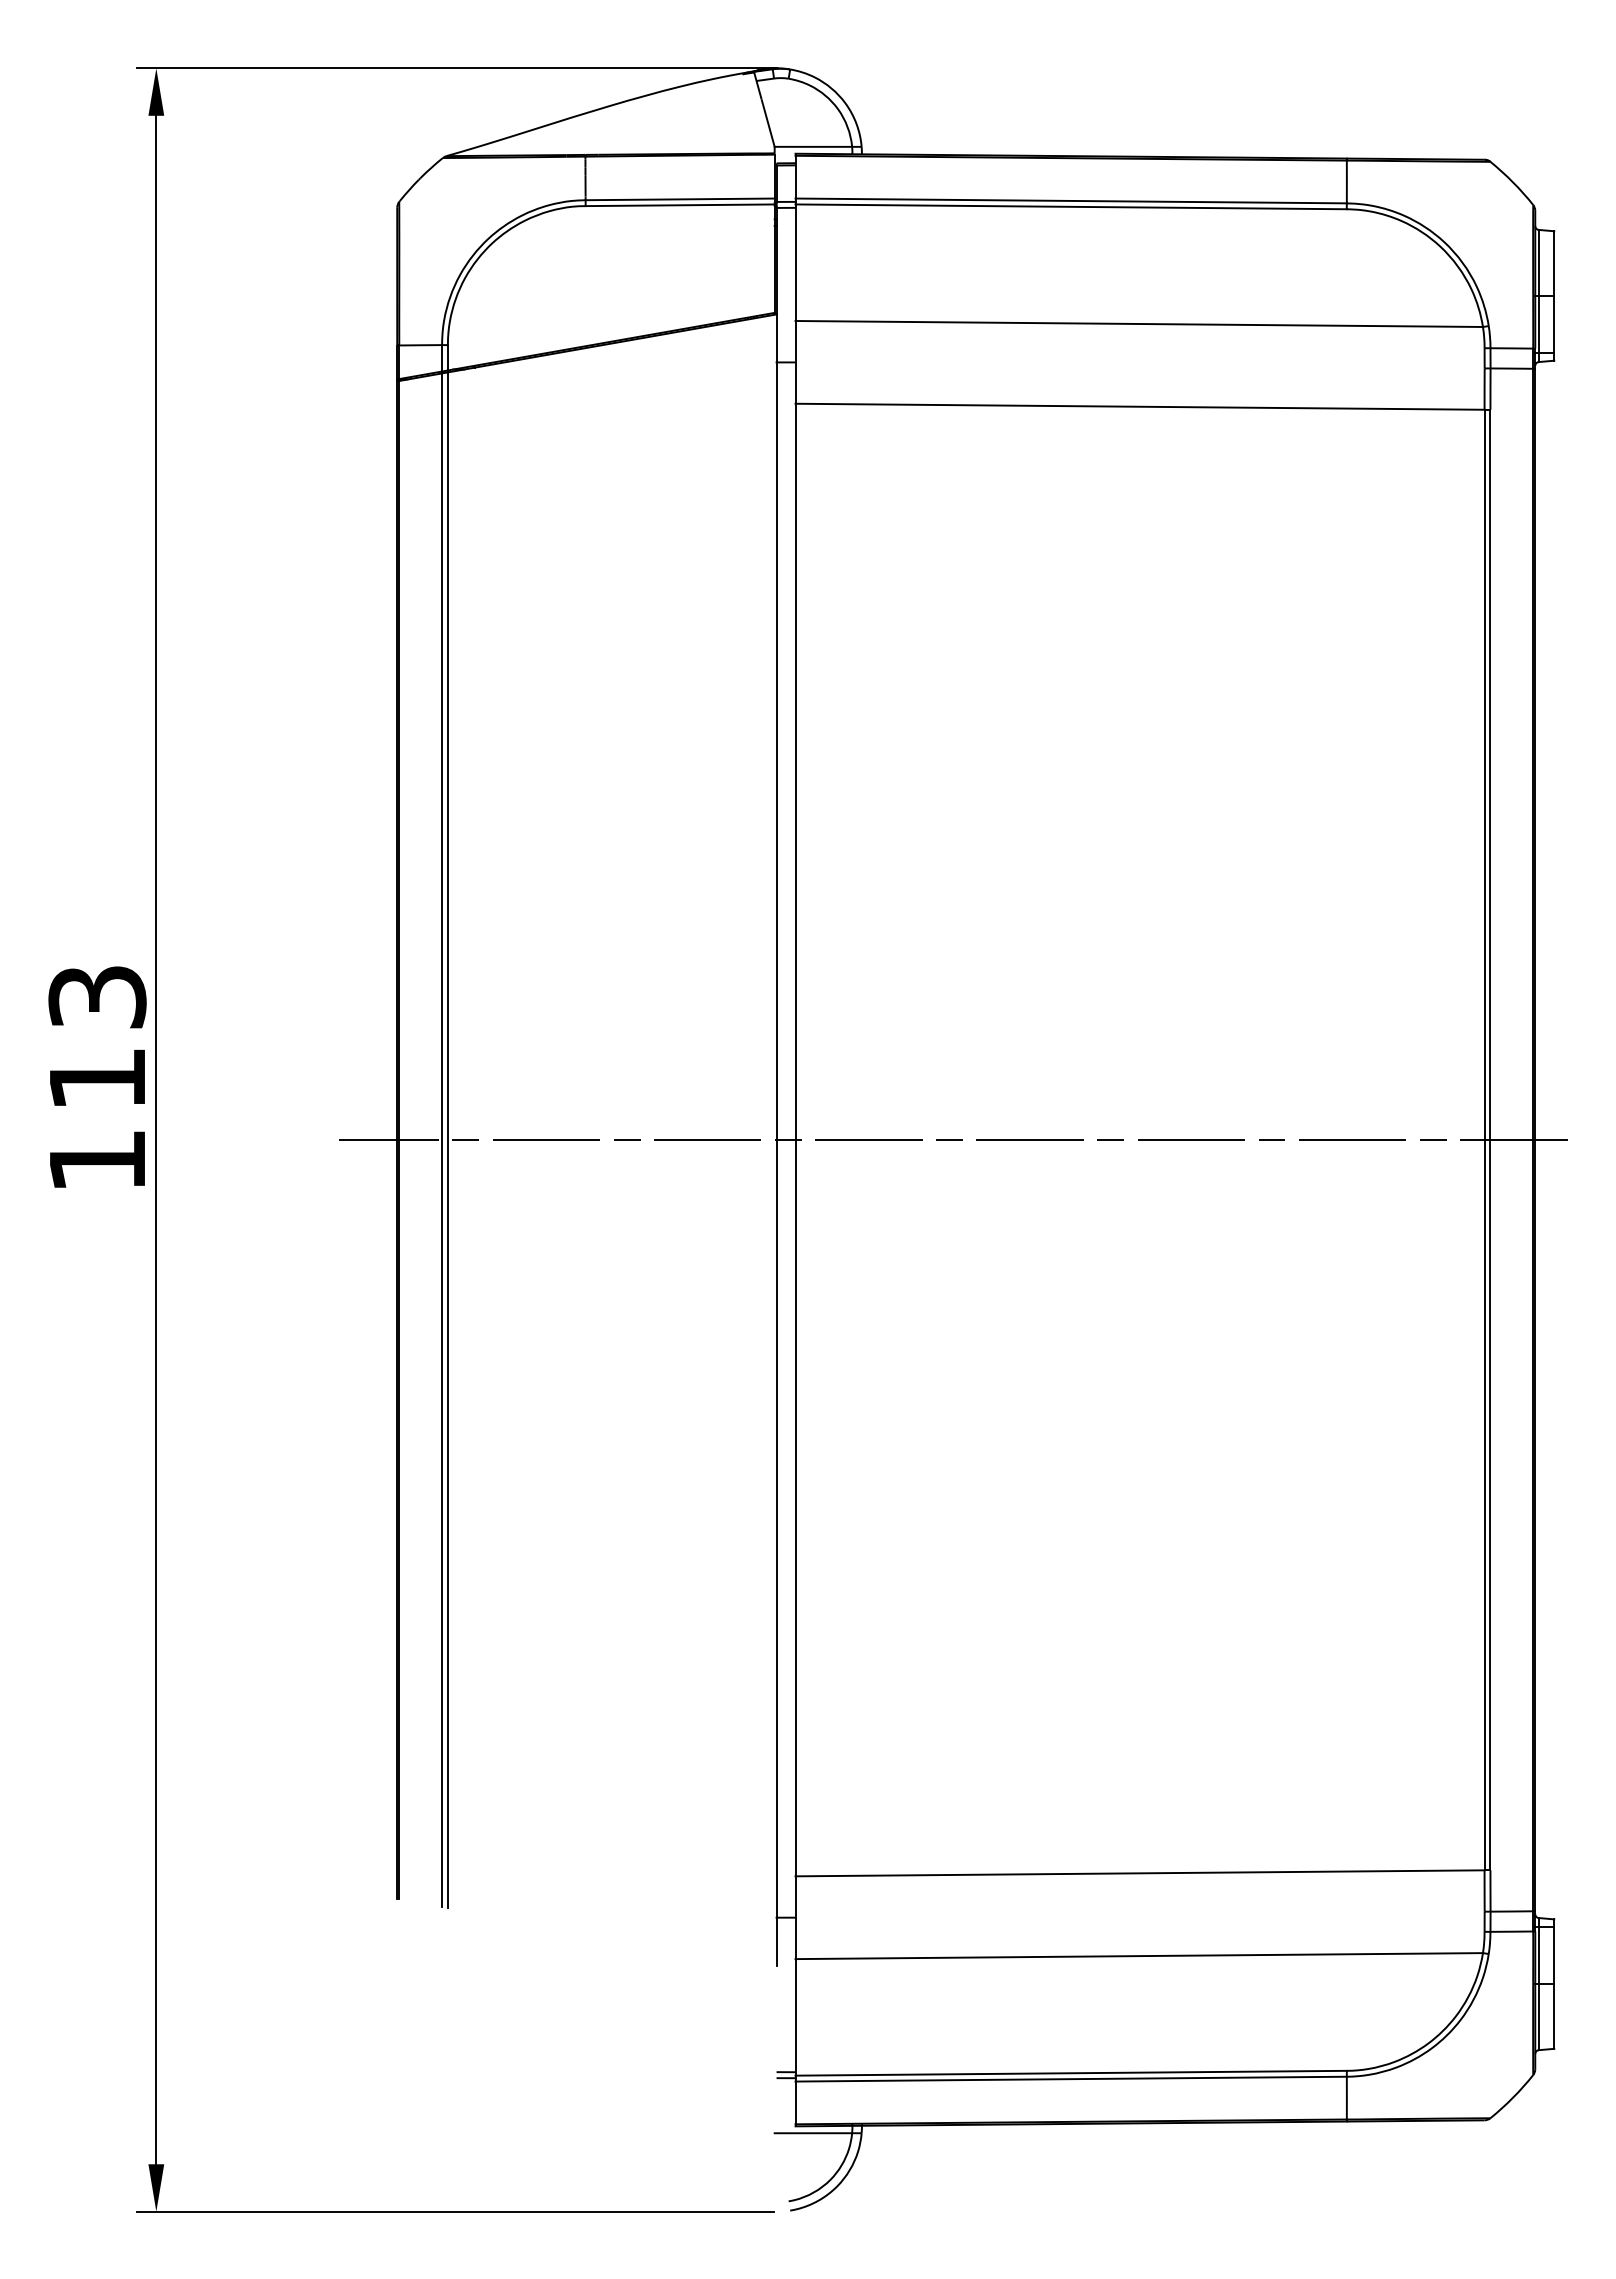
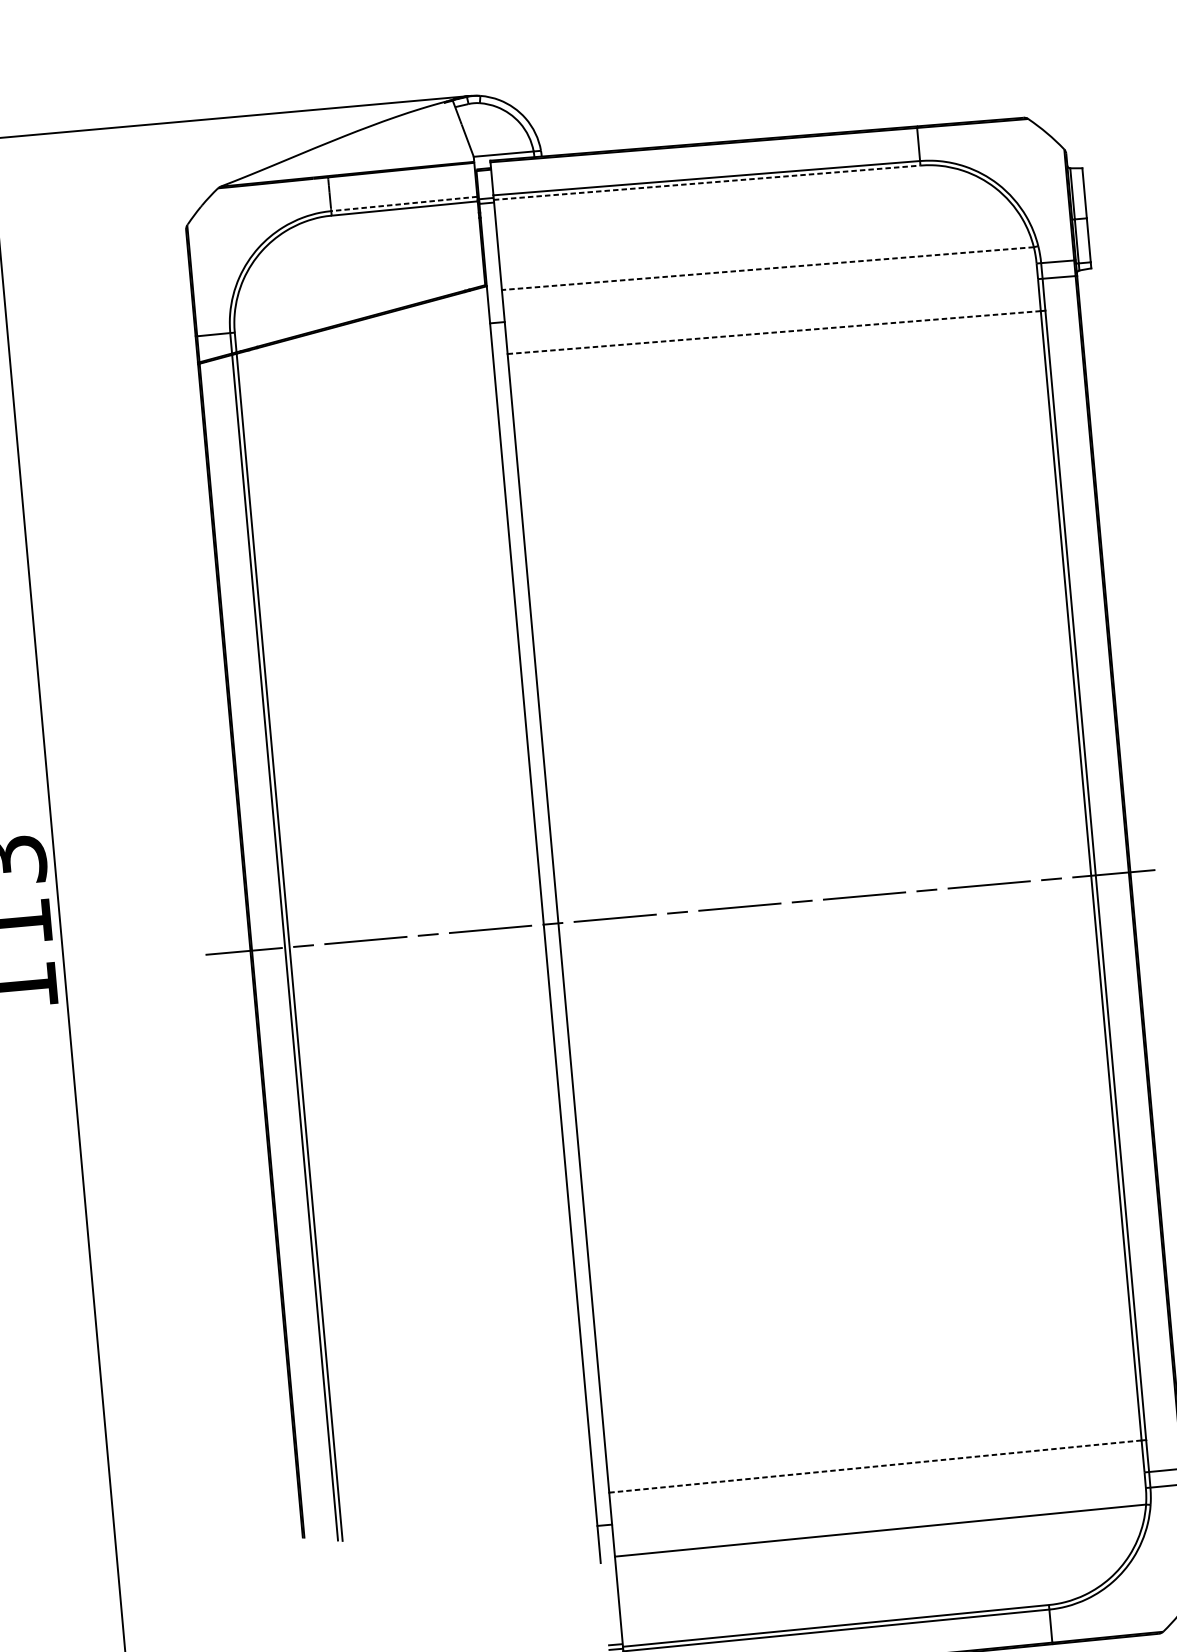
line: (680, 199) -> (404, 204), solid -> dashed
line: (1071, 206) -> (707, 182), solid -> dashed
line: (1139, 324) -> (768, 269), solid -> dashed
line: (1140, 406) -> (774, 332), solid -> dashed
line: (1140, 1873) -> (875, 1466), solid -> dashed

